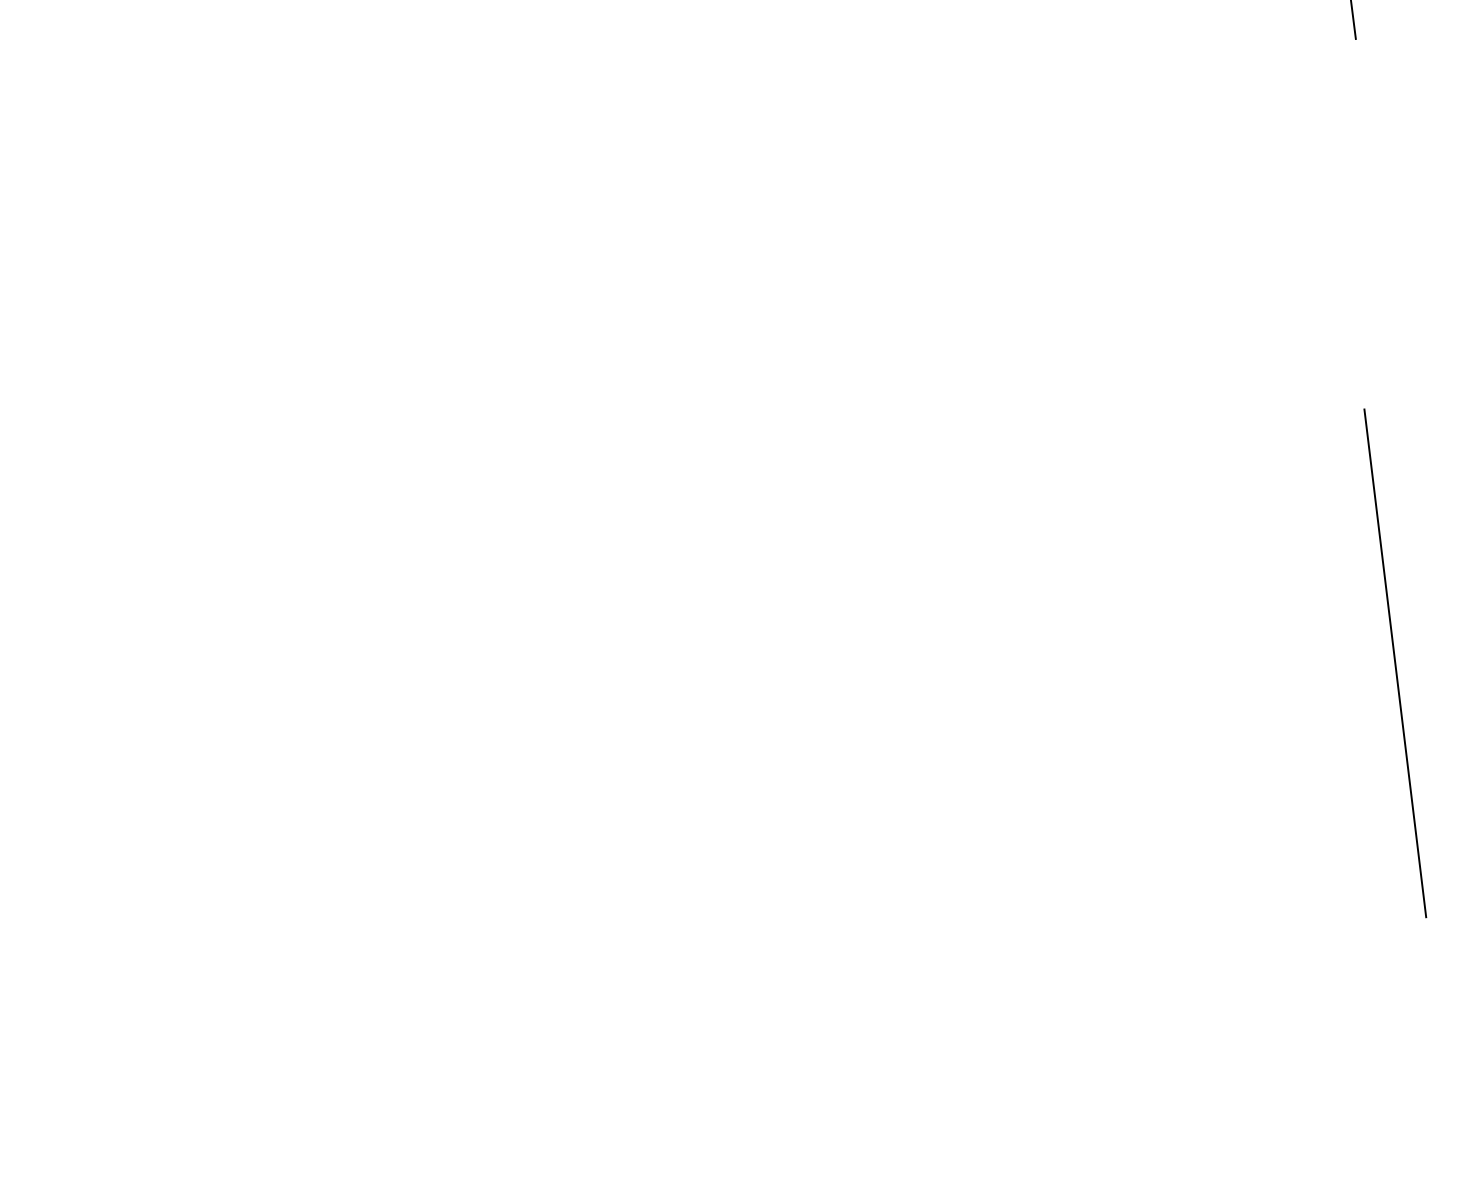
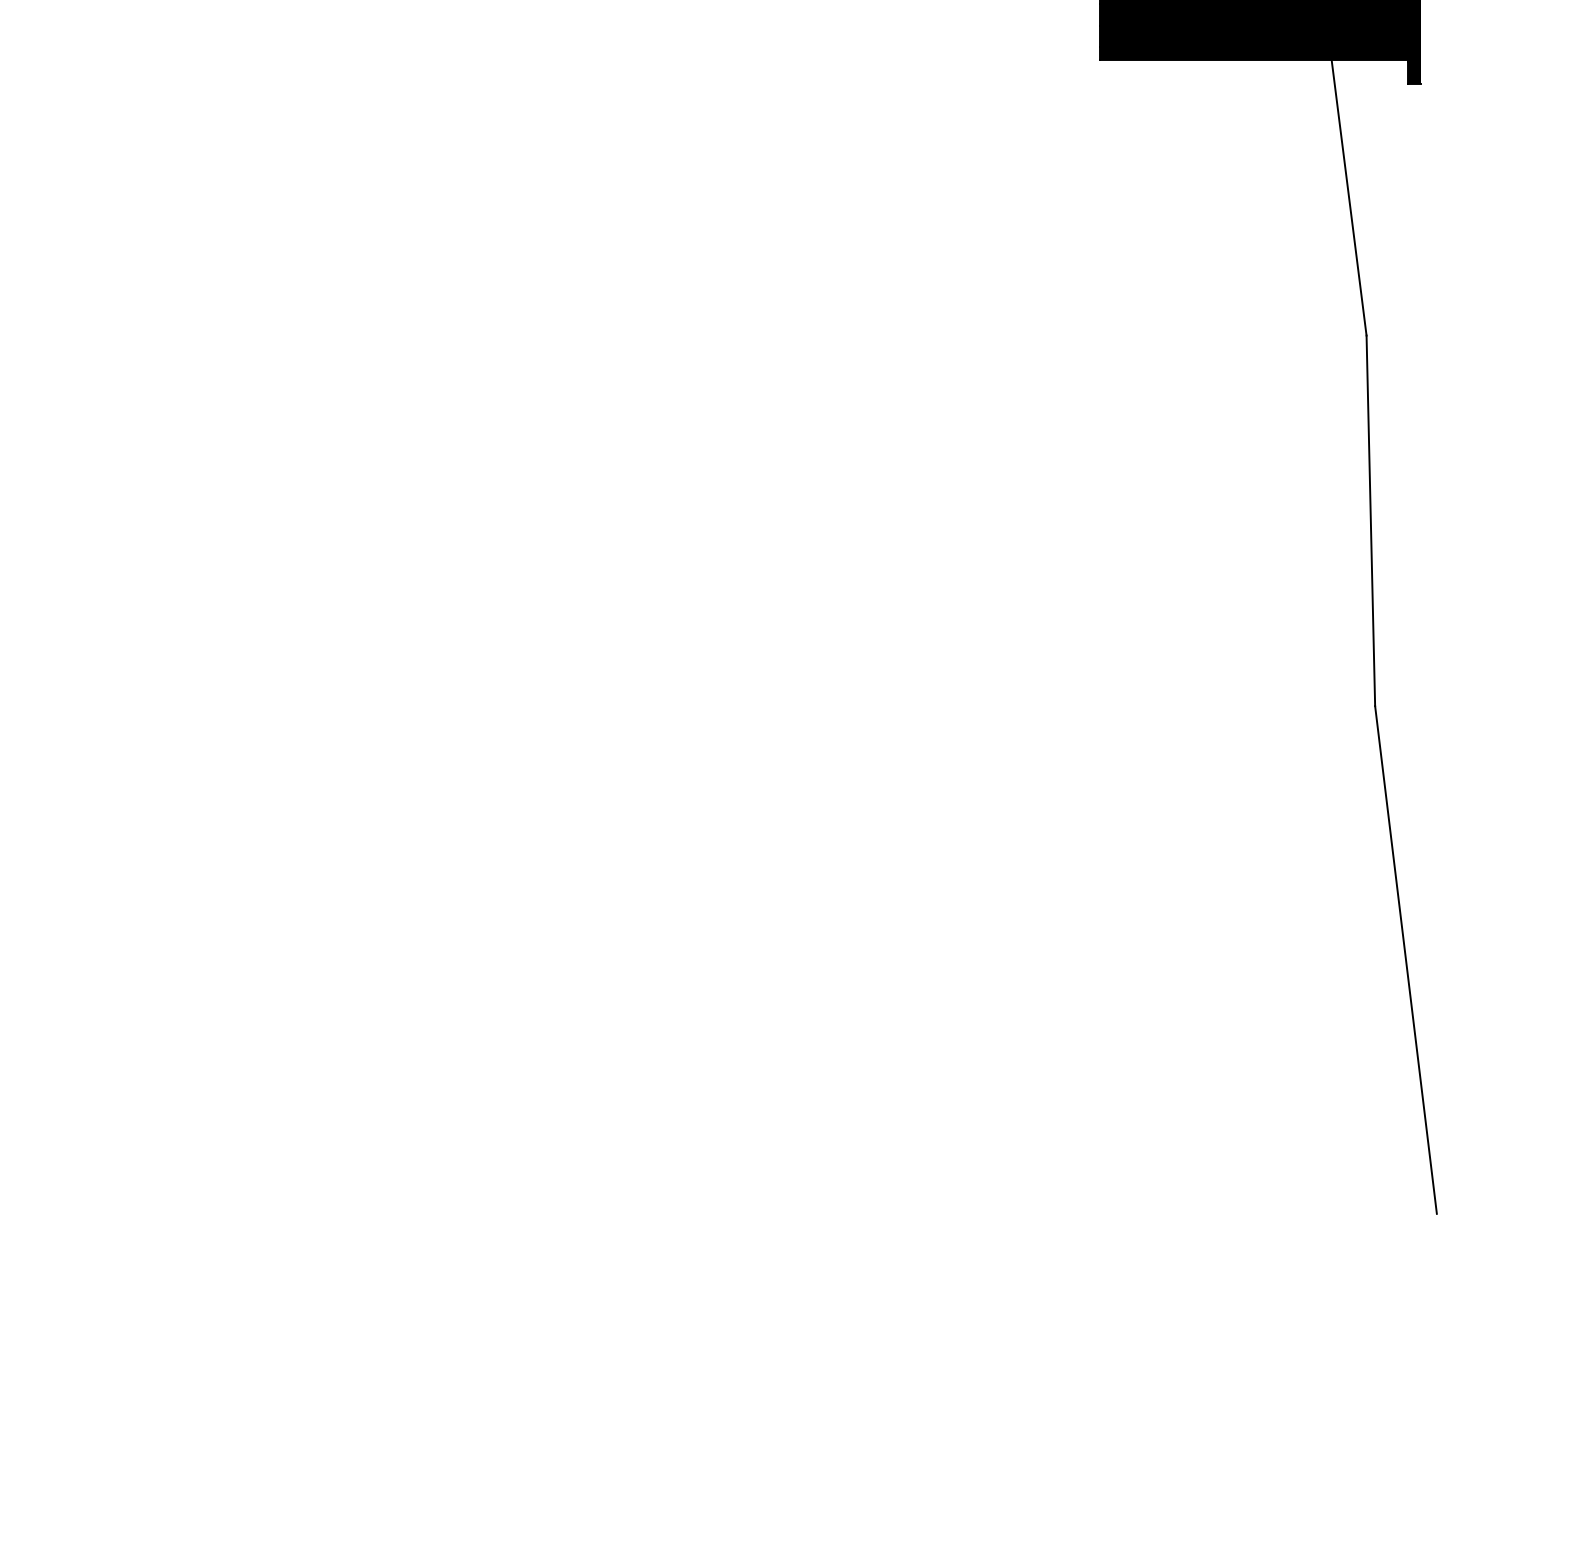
line: (1359, 223) -> (1370, 520), added

